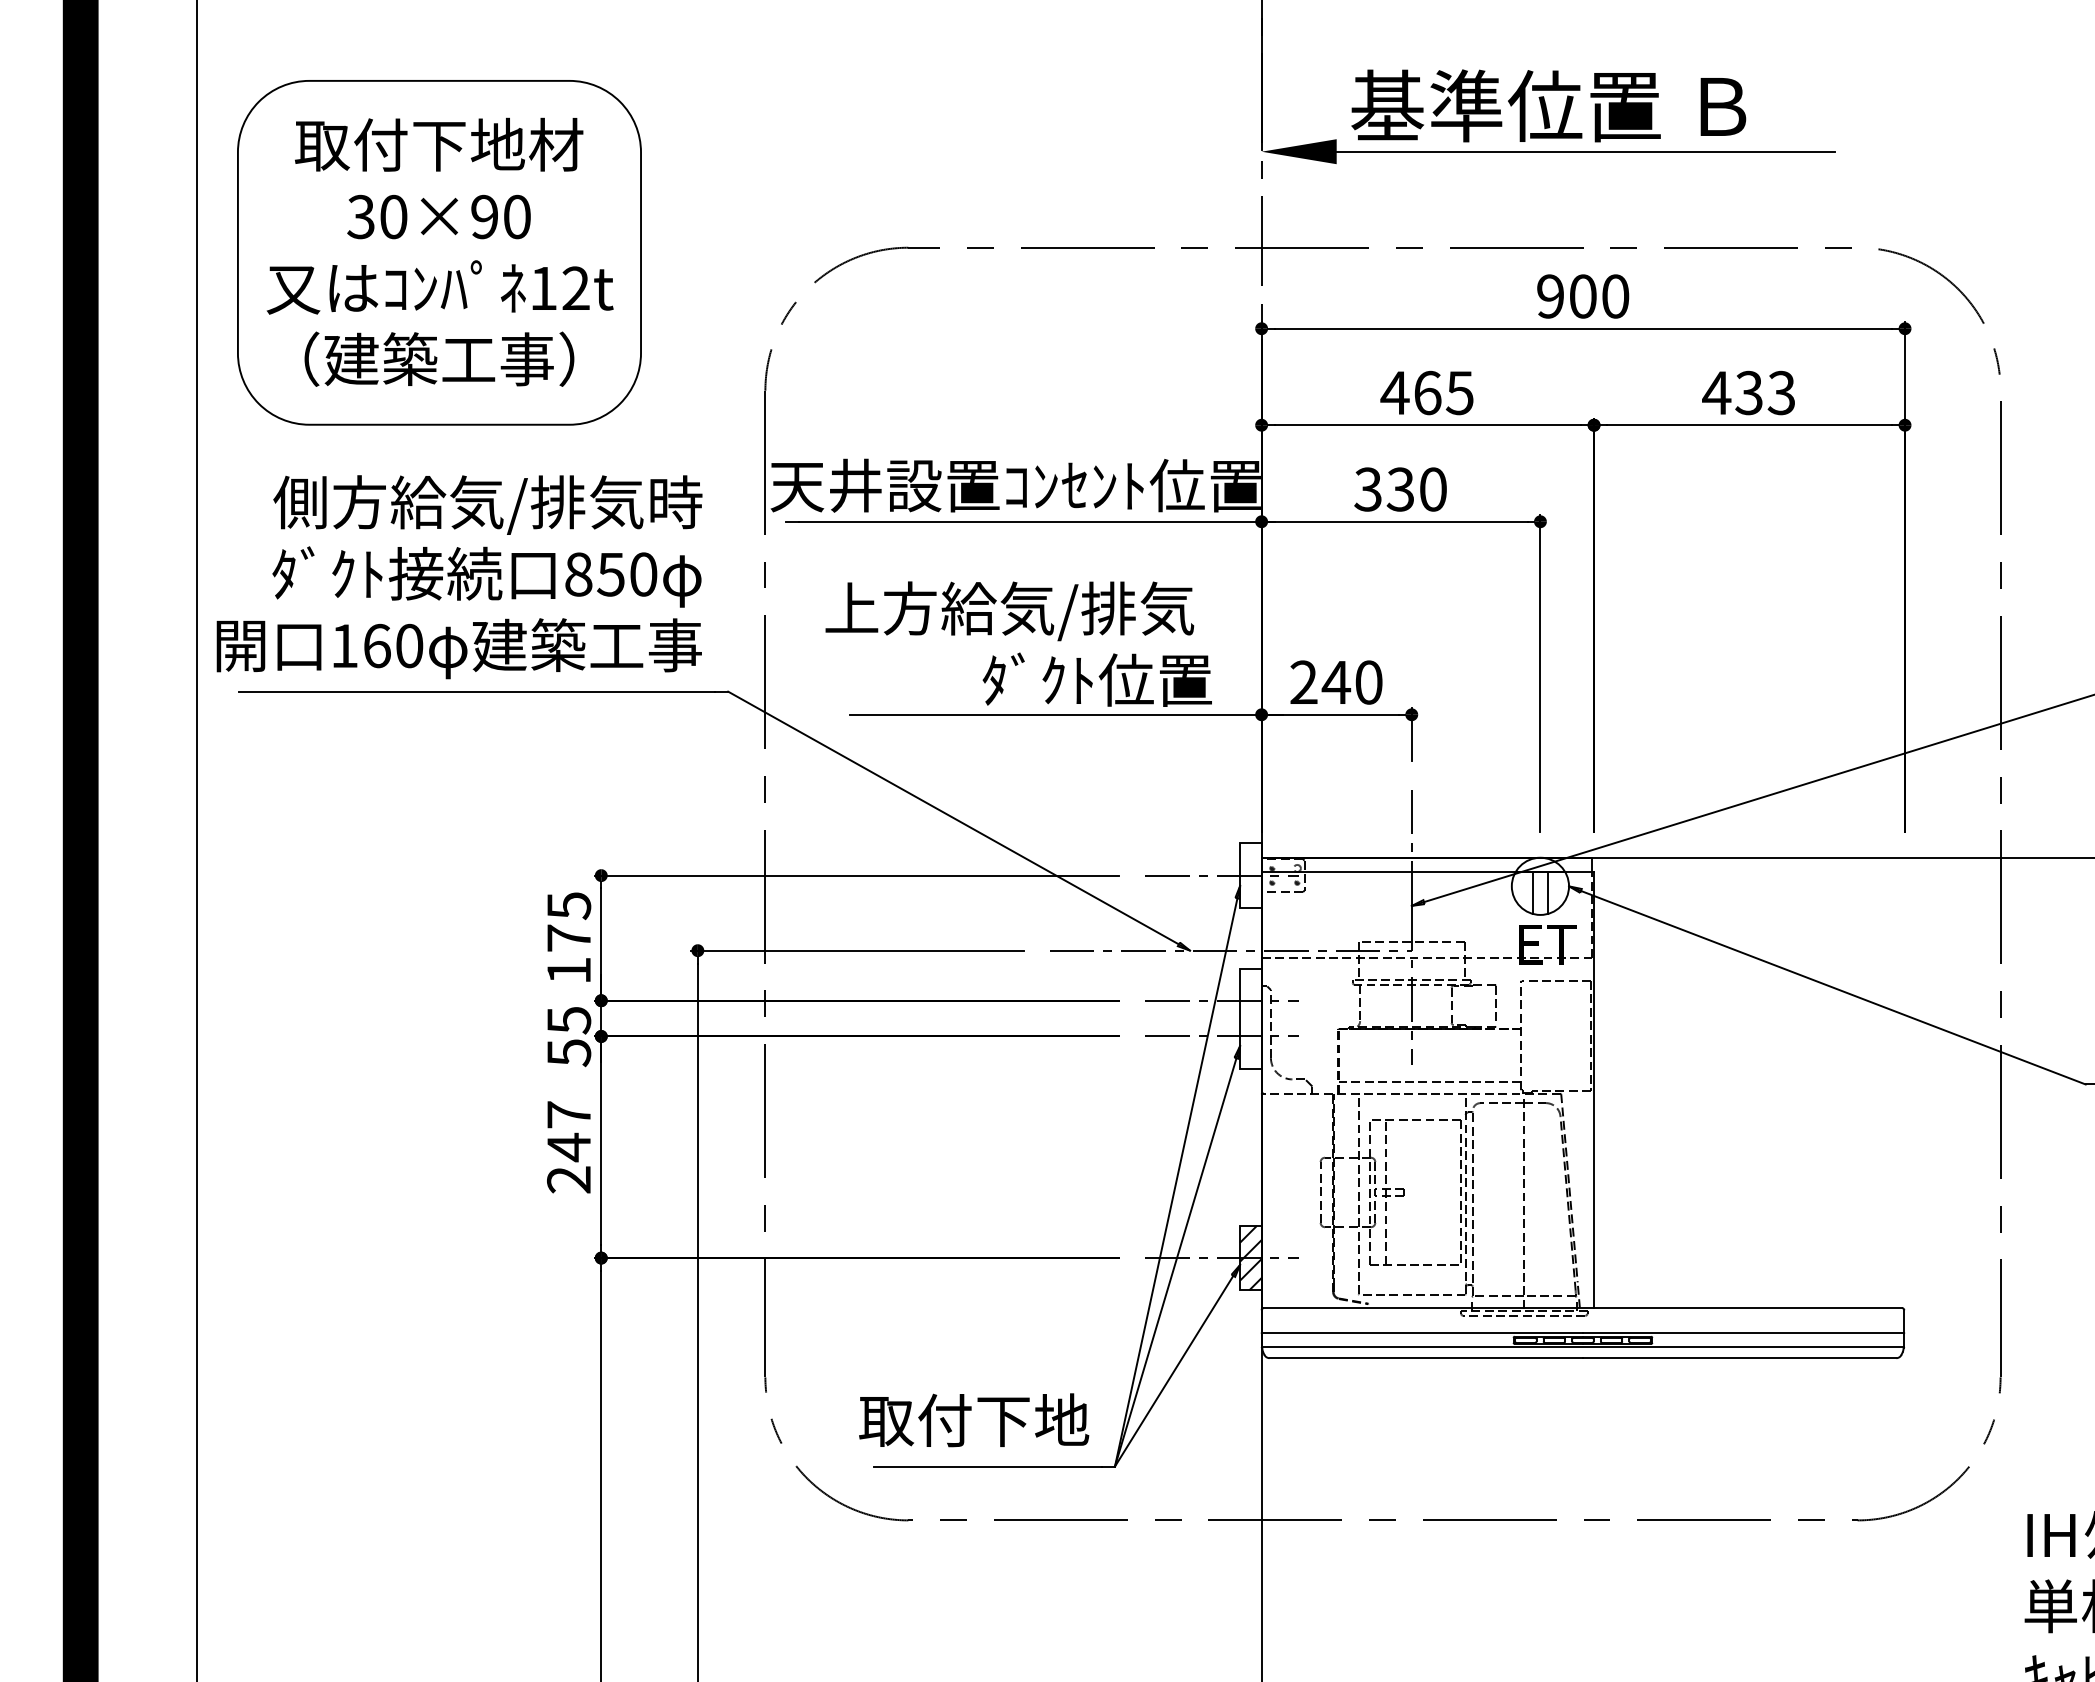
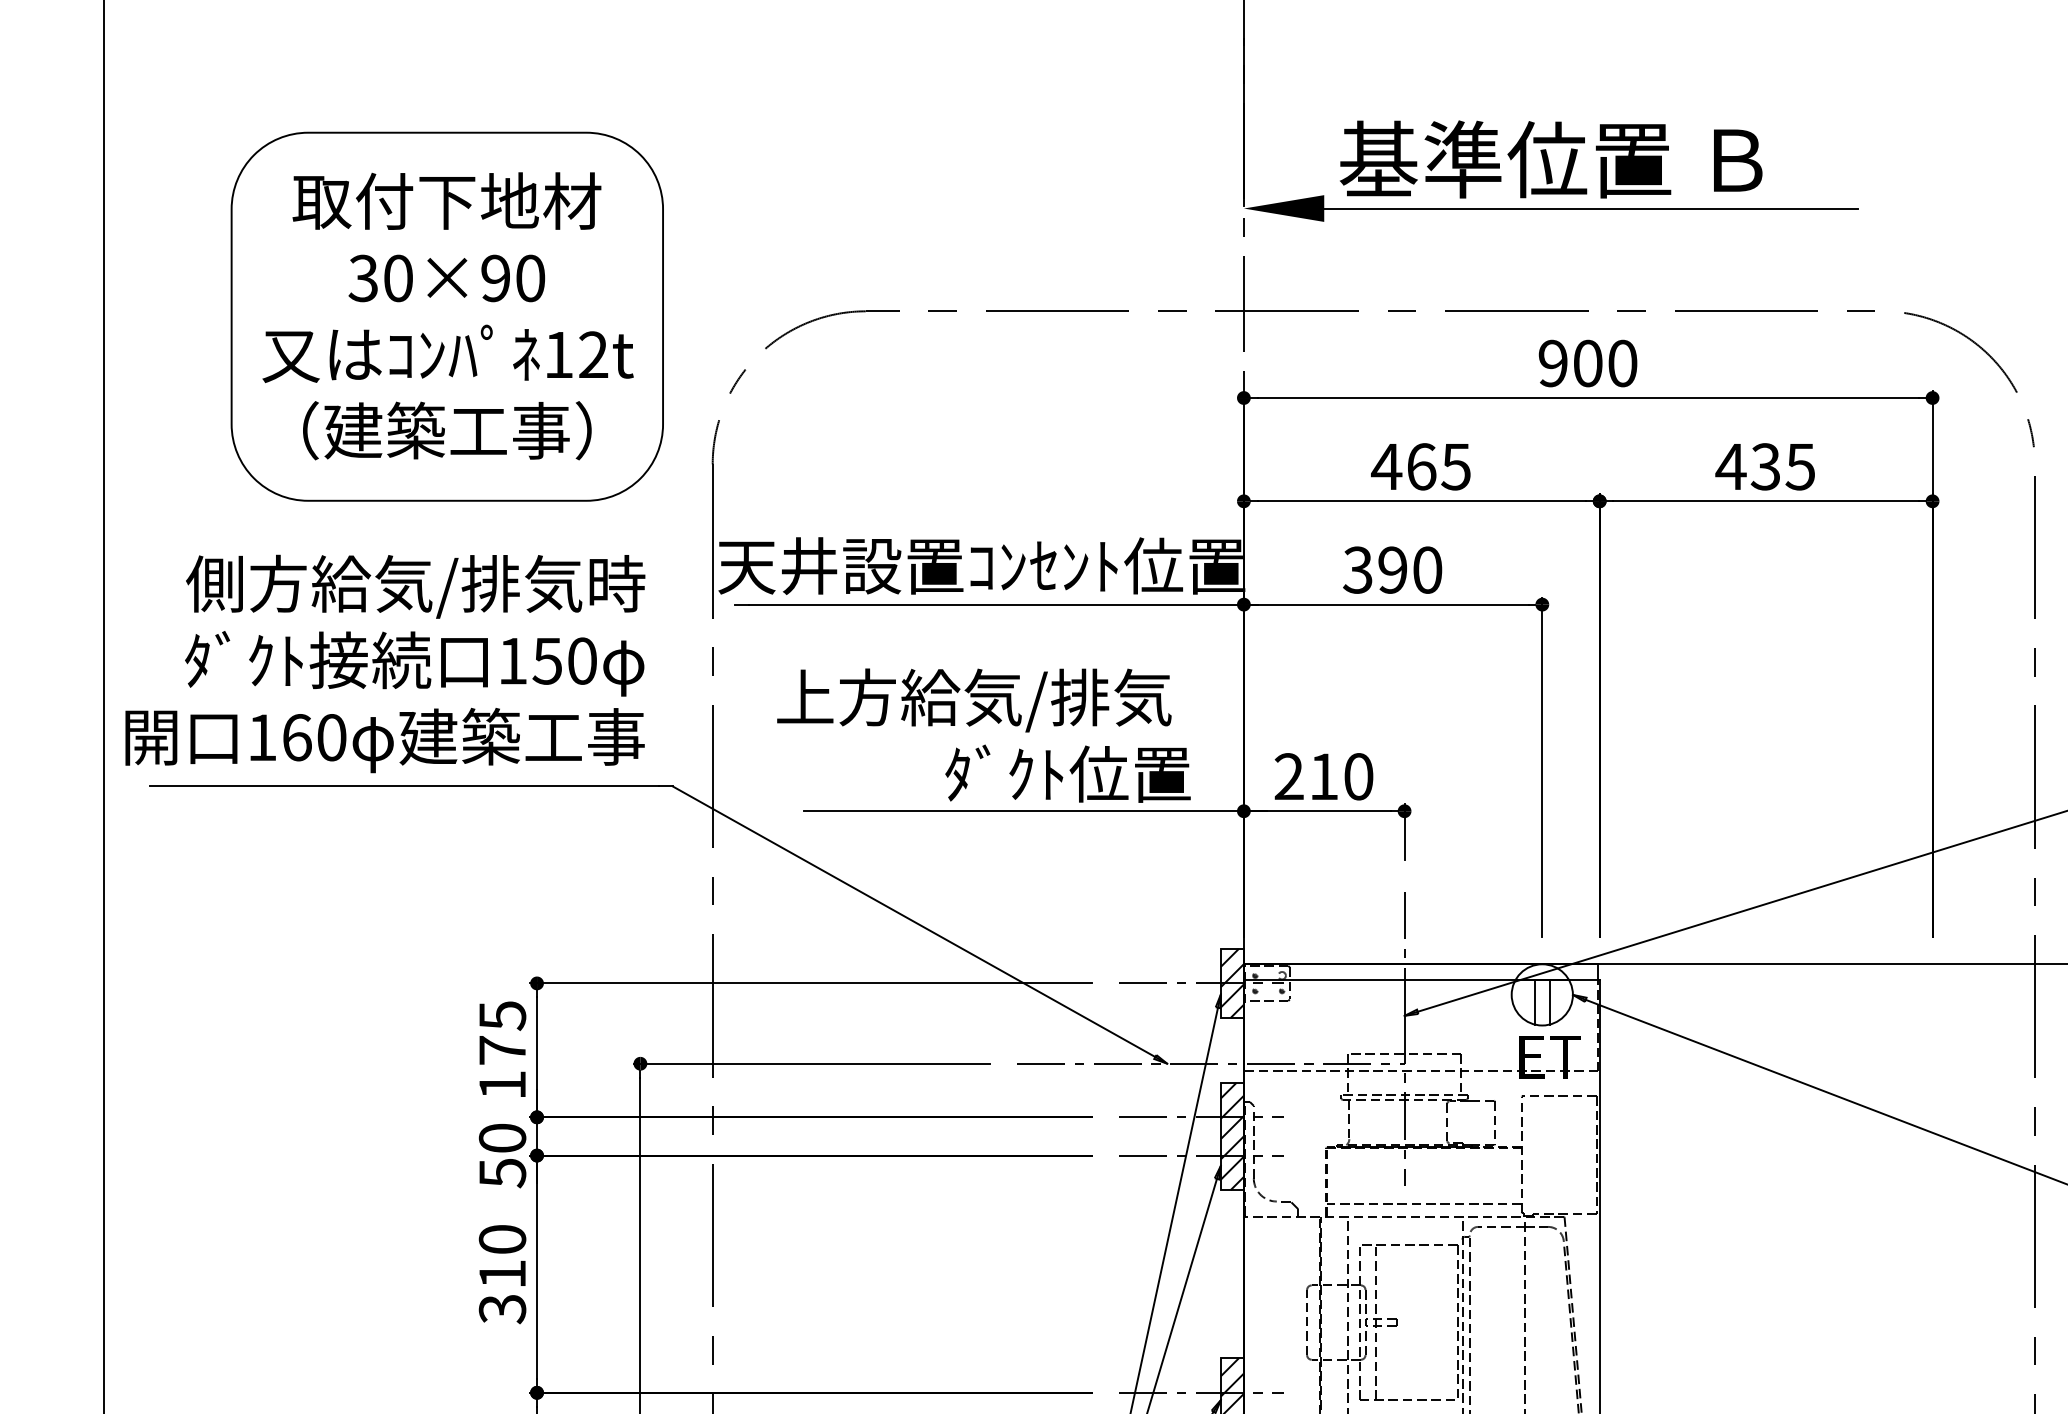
part: (439, 252) -> (447, 316), moved
text: (1781, 392) -> (1800, 466), 433 -> 435
text: (1400, 489) -> (1392, 570), 330 -> 390
text: (578, 574) -> (512, 661), 850 -> 150
text: (1336, 682) -> (1324, 776), 240 -> 210
hatch: (1250, 875) -> (1231, 983), added
hatch: (1250, 1018) -> (1231, 1136), added
text: (569, 1020) -> (503, 1138), 55 -> 50
text: (569, 1147) -> (503, 1274), 247 -> 310

